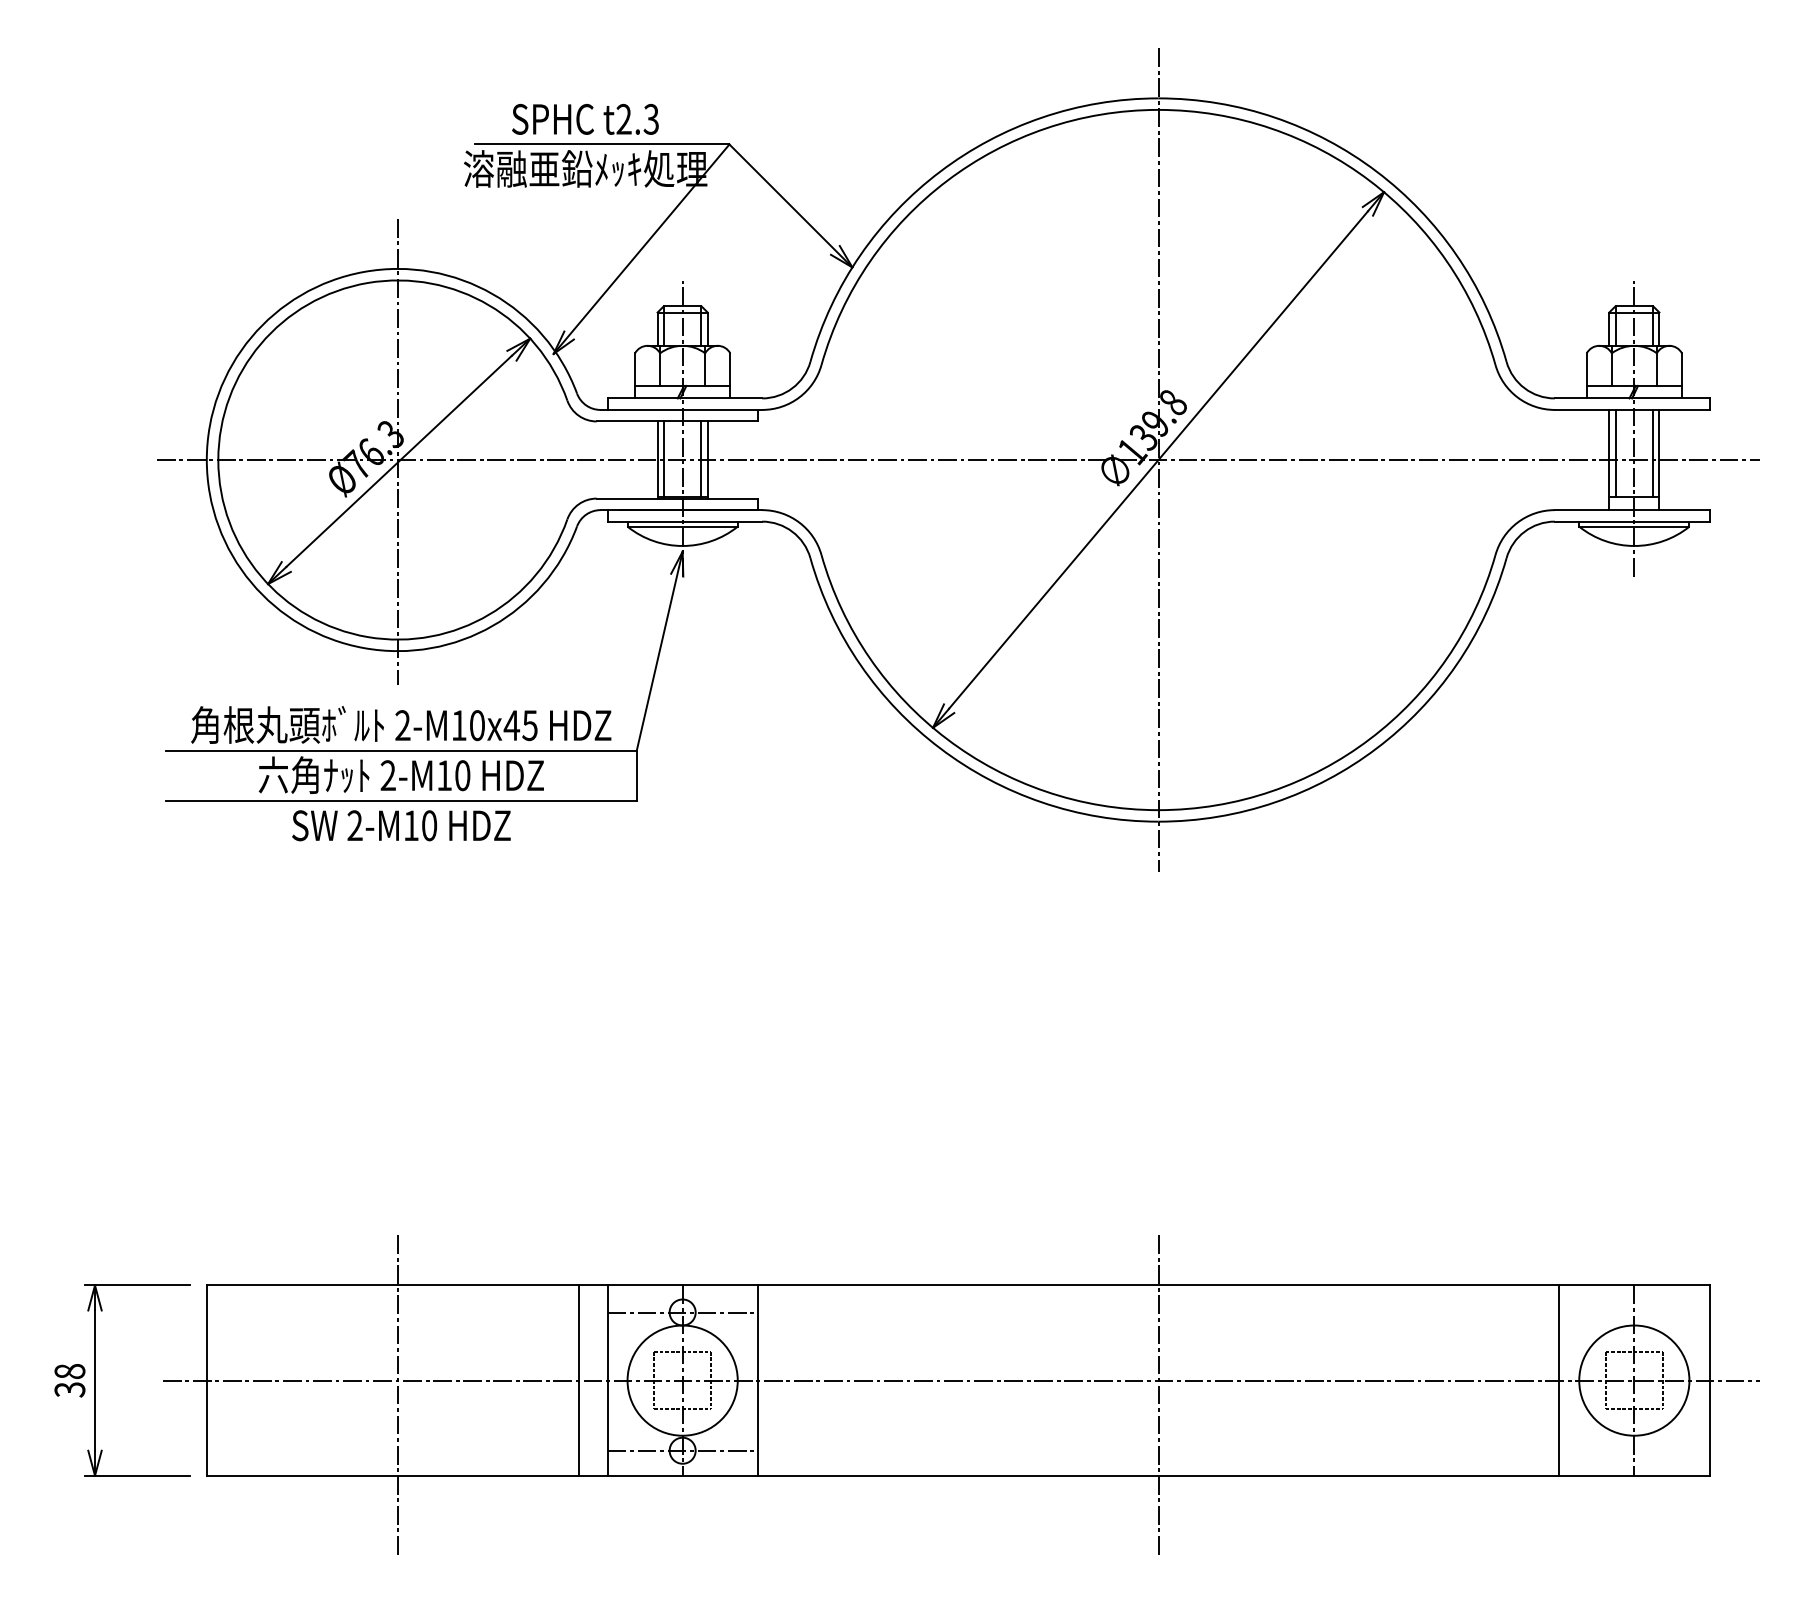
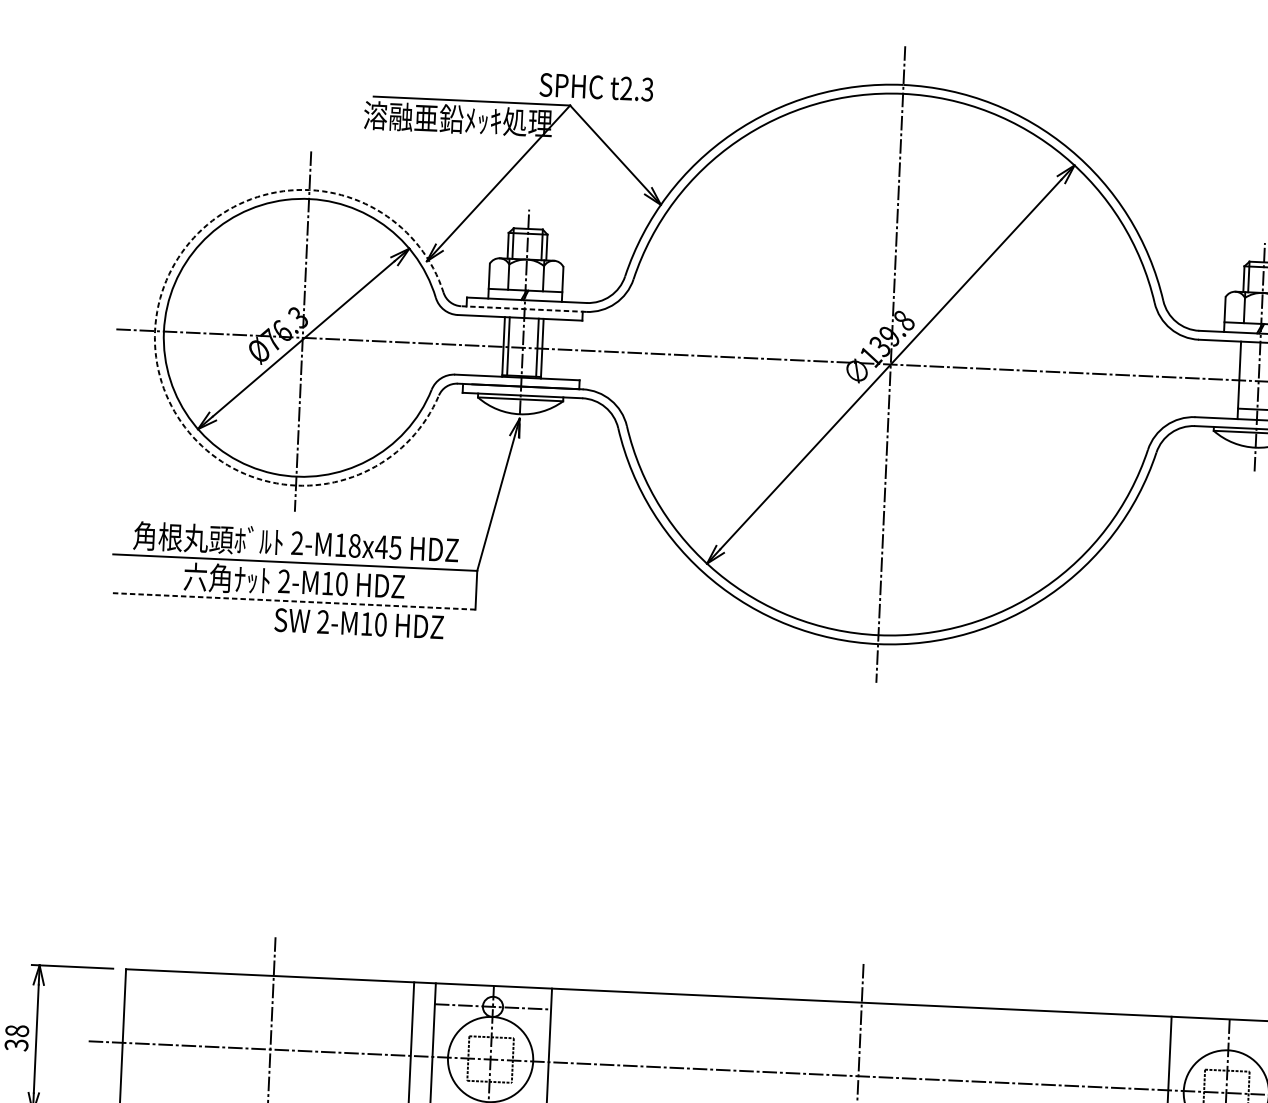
text: (585, 119) -> (596, 87), moved
line: (681, 409) -> (523, 308), solid -> dashed
line: (1615, 452) -> (1244, 374), removed
arc: (206, 460) -> (154, 331), solid -> dashed
text: (477, 725) -> (354, 545), 2-M10x45 -> 2-M18x45
line: (400, 800) -> (292, 601), solid -> dashed
text: (401, 825) -> (359, 623), moved

